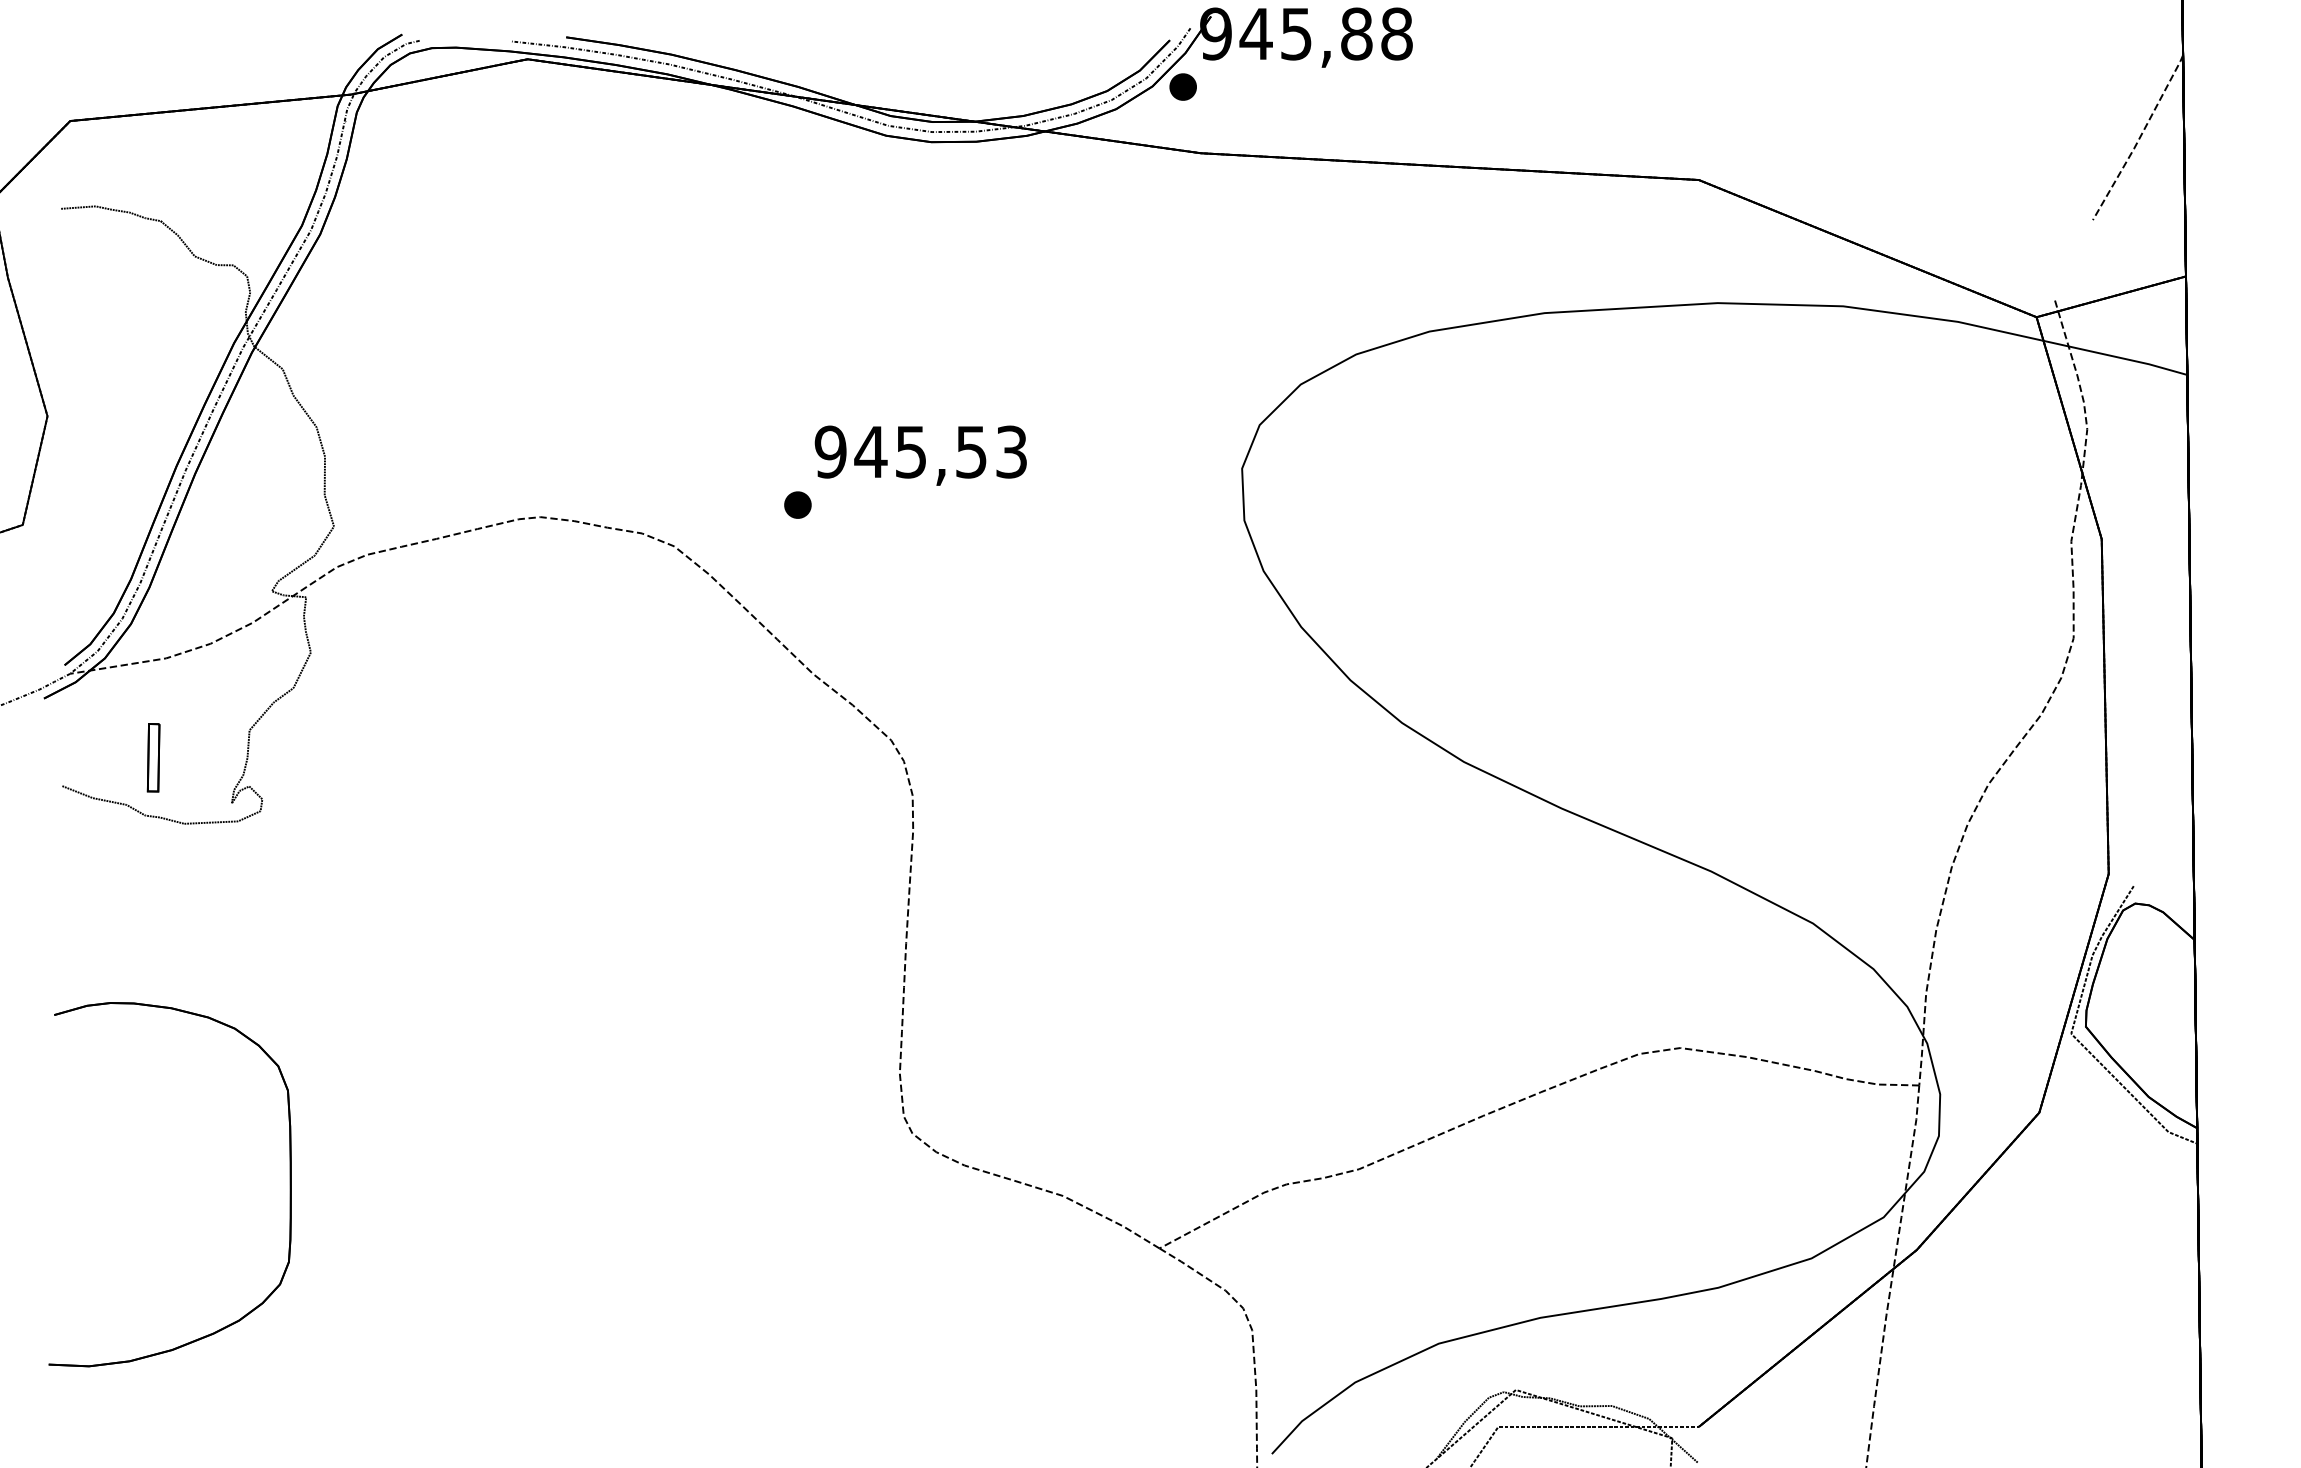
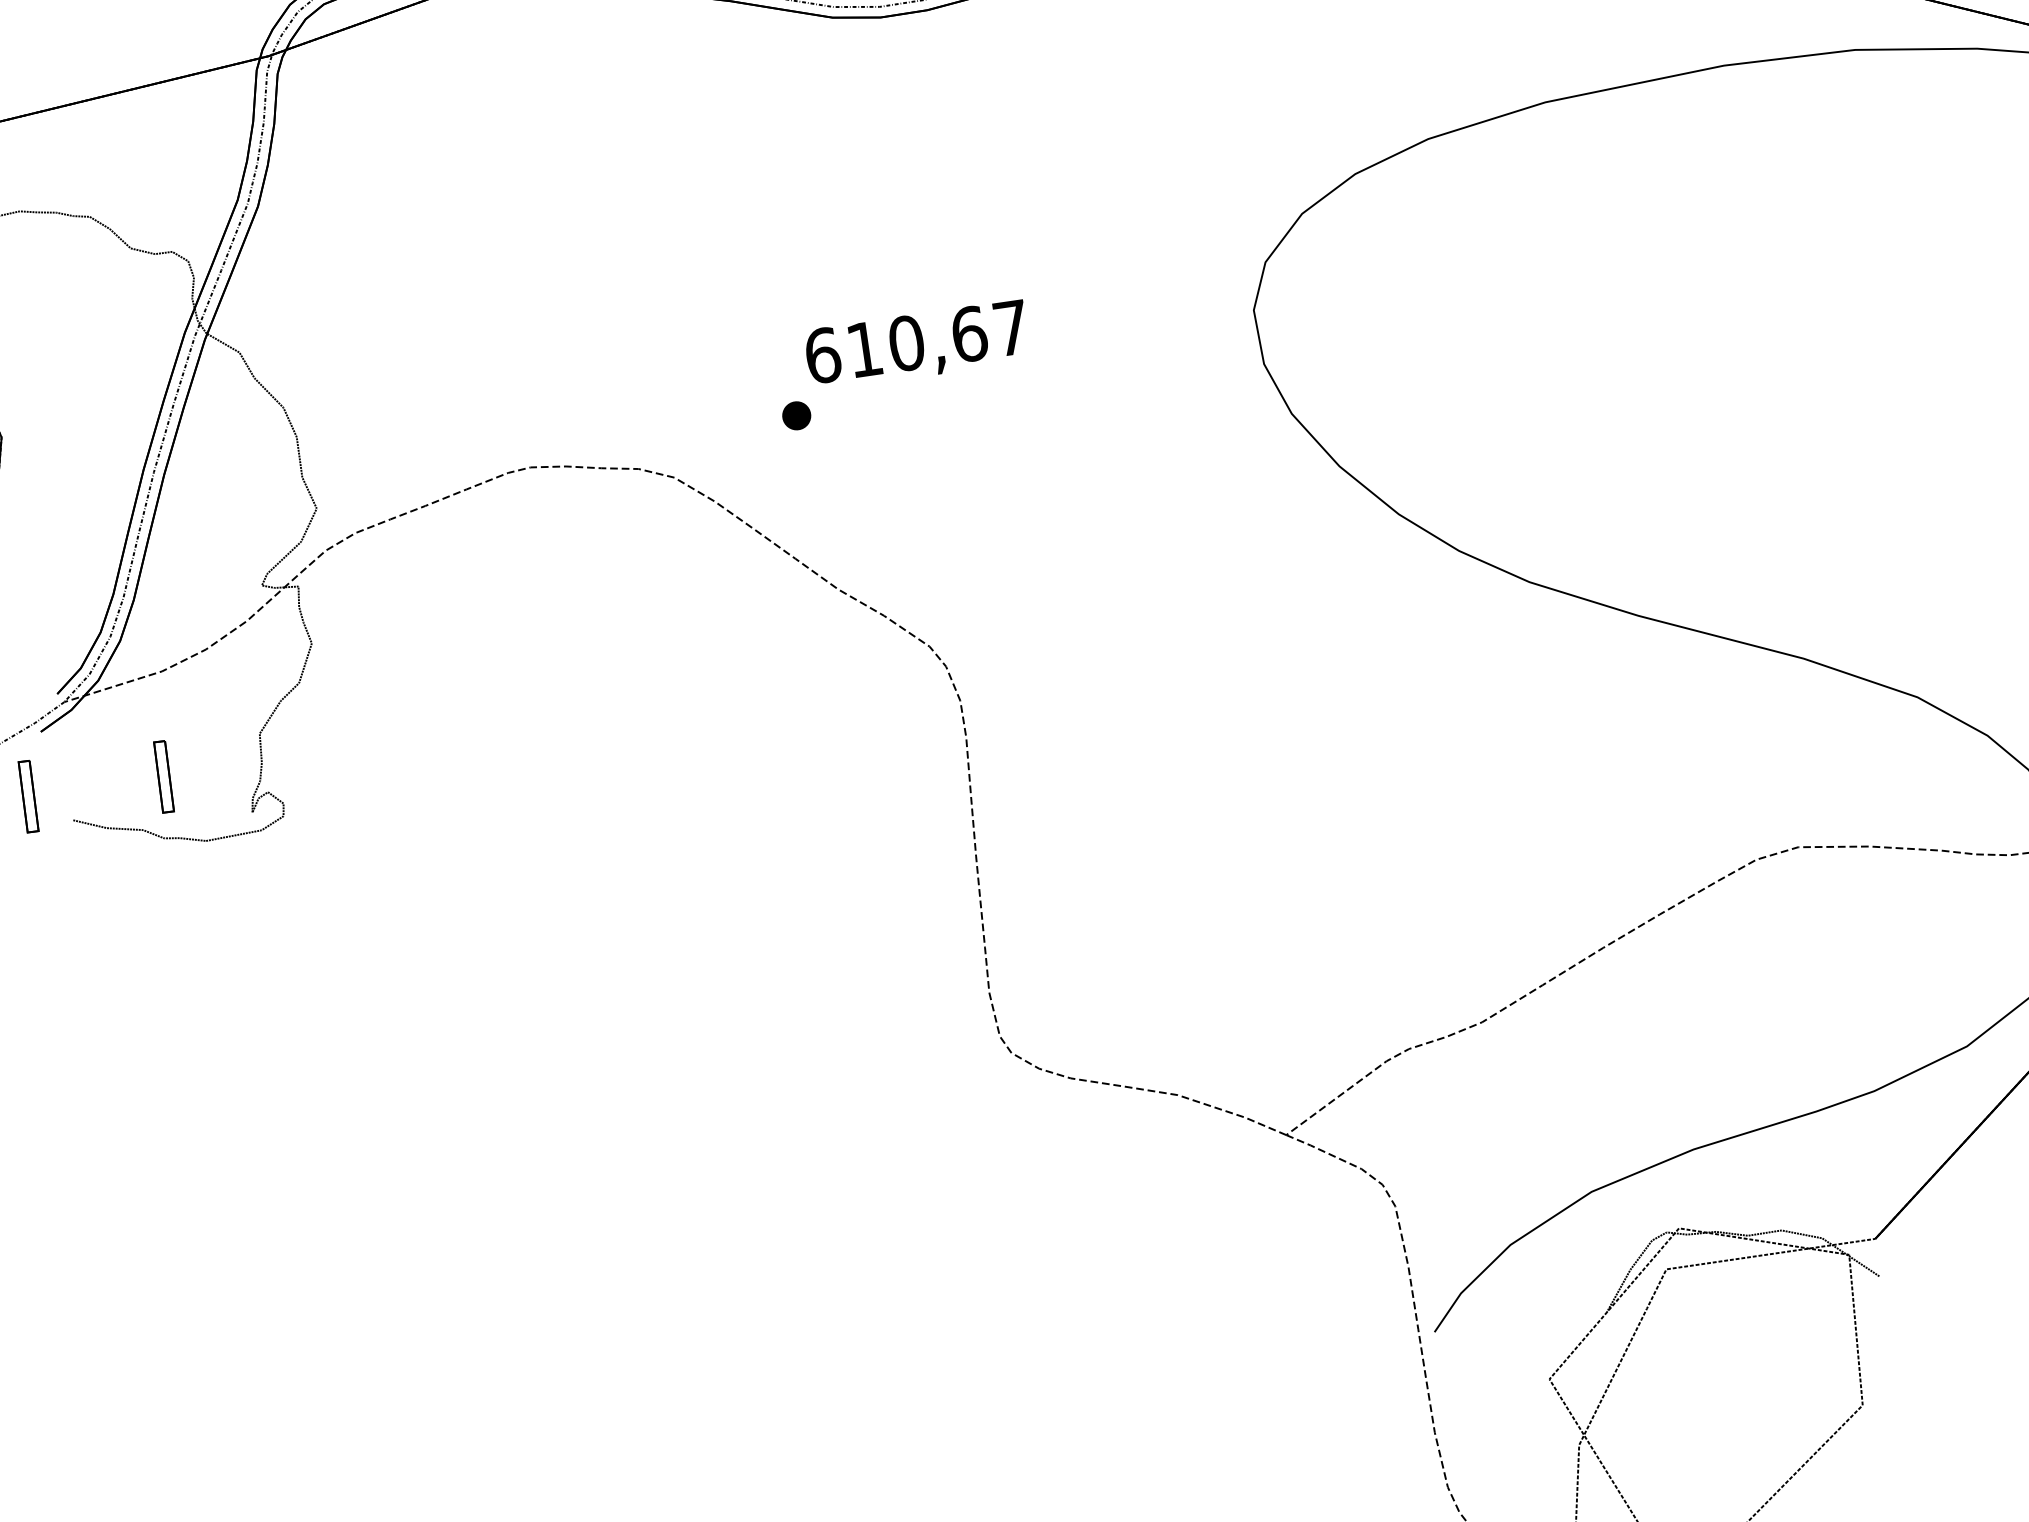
text: (920, 451) -> (916, 341), 945,53 -> 610,67
part: (23, 757) -> (28, 796), added
part: (289, 1184) -> (370, 1200), removed

